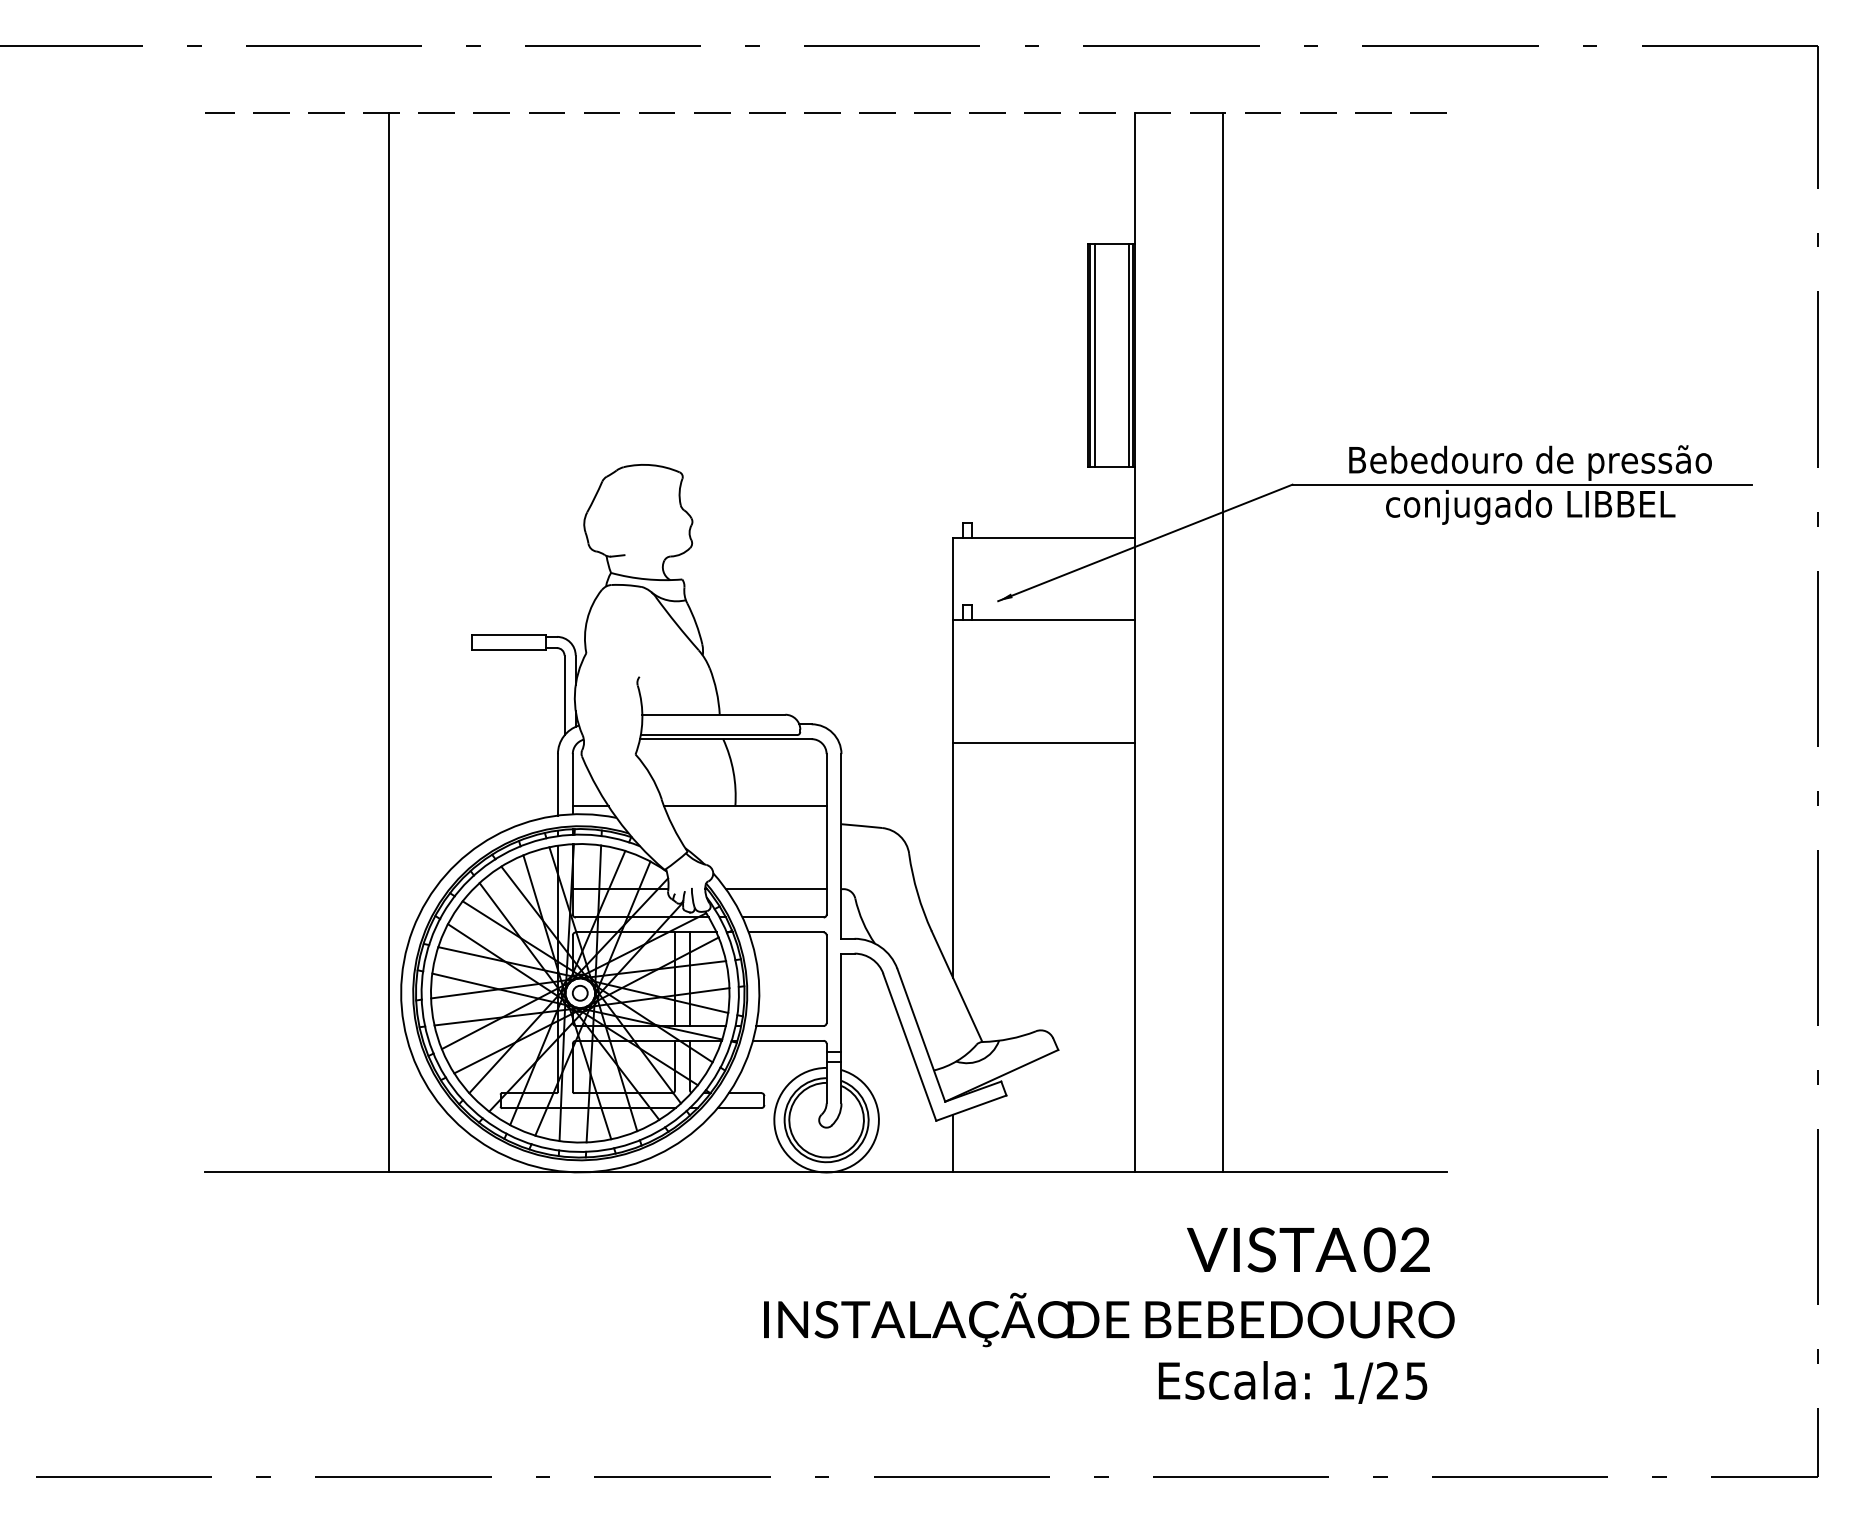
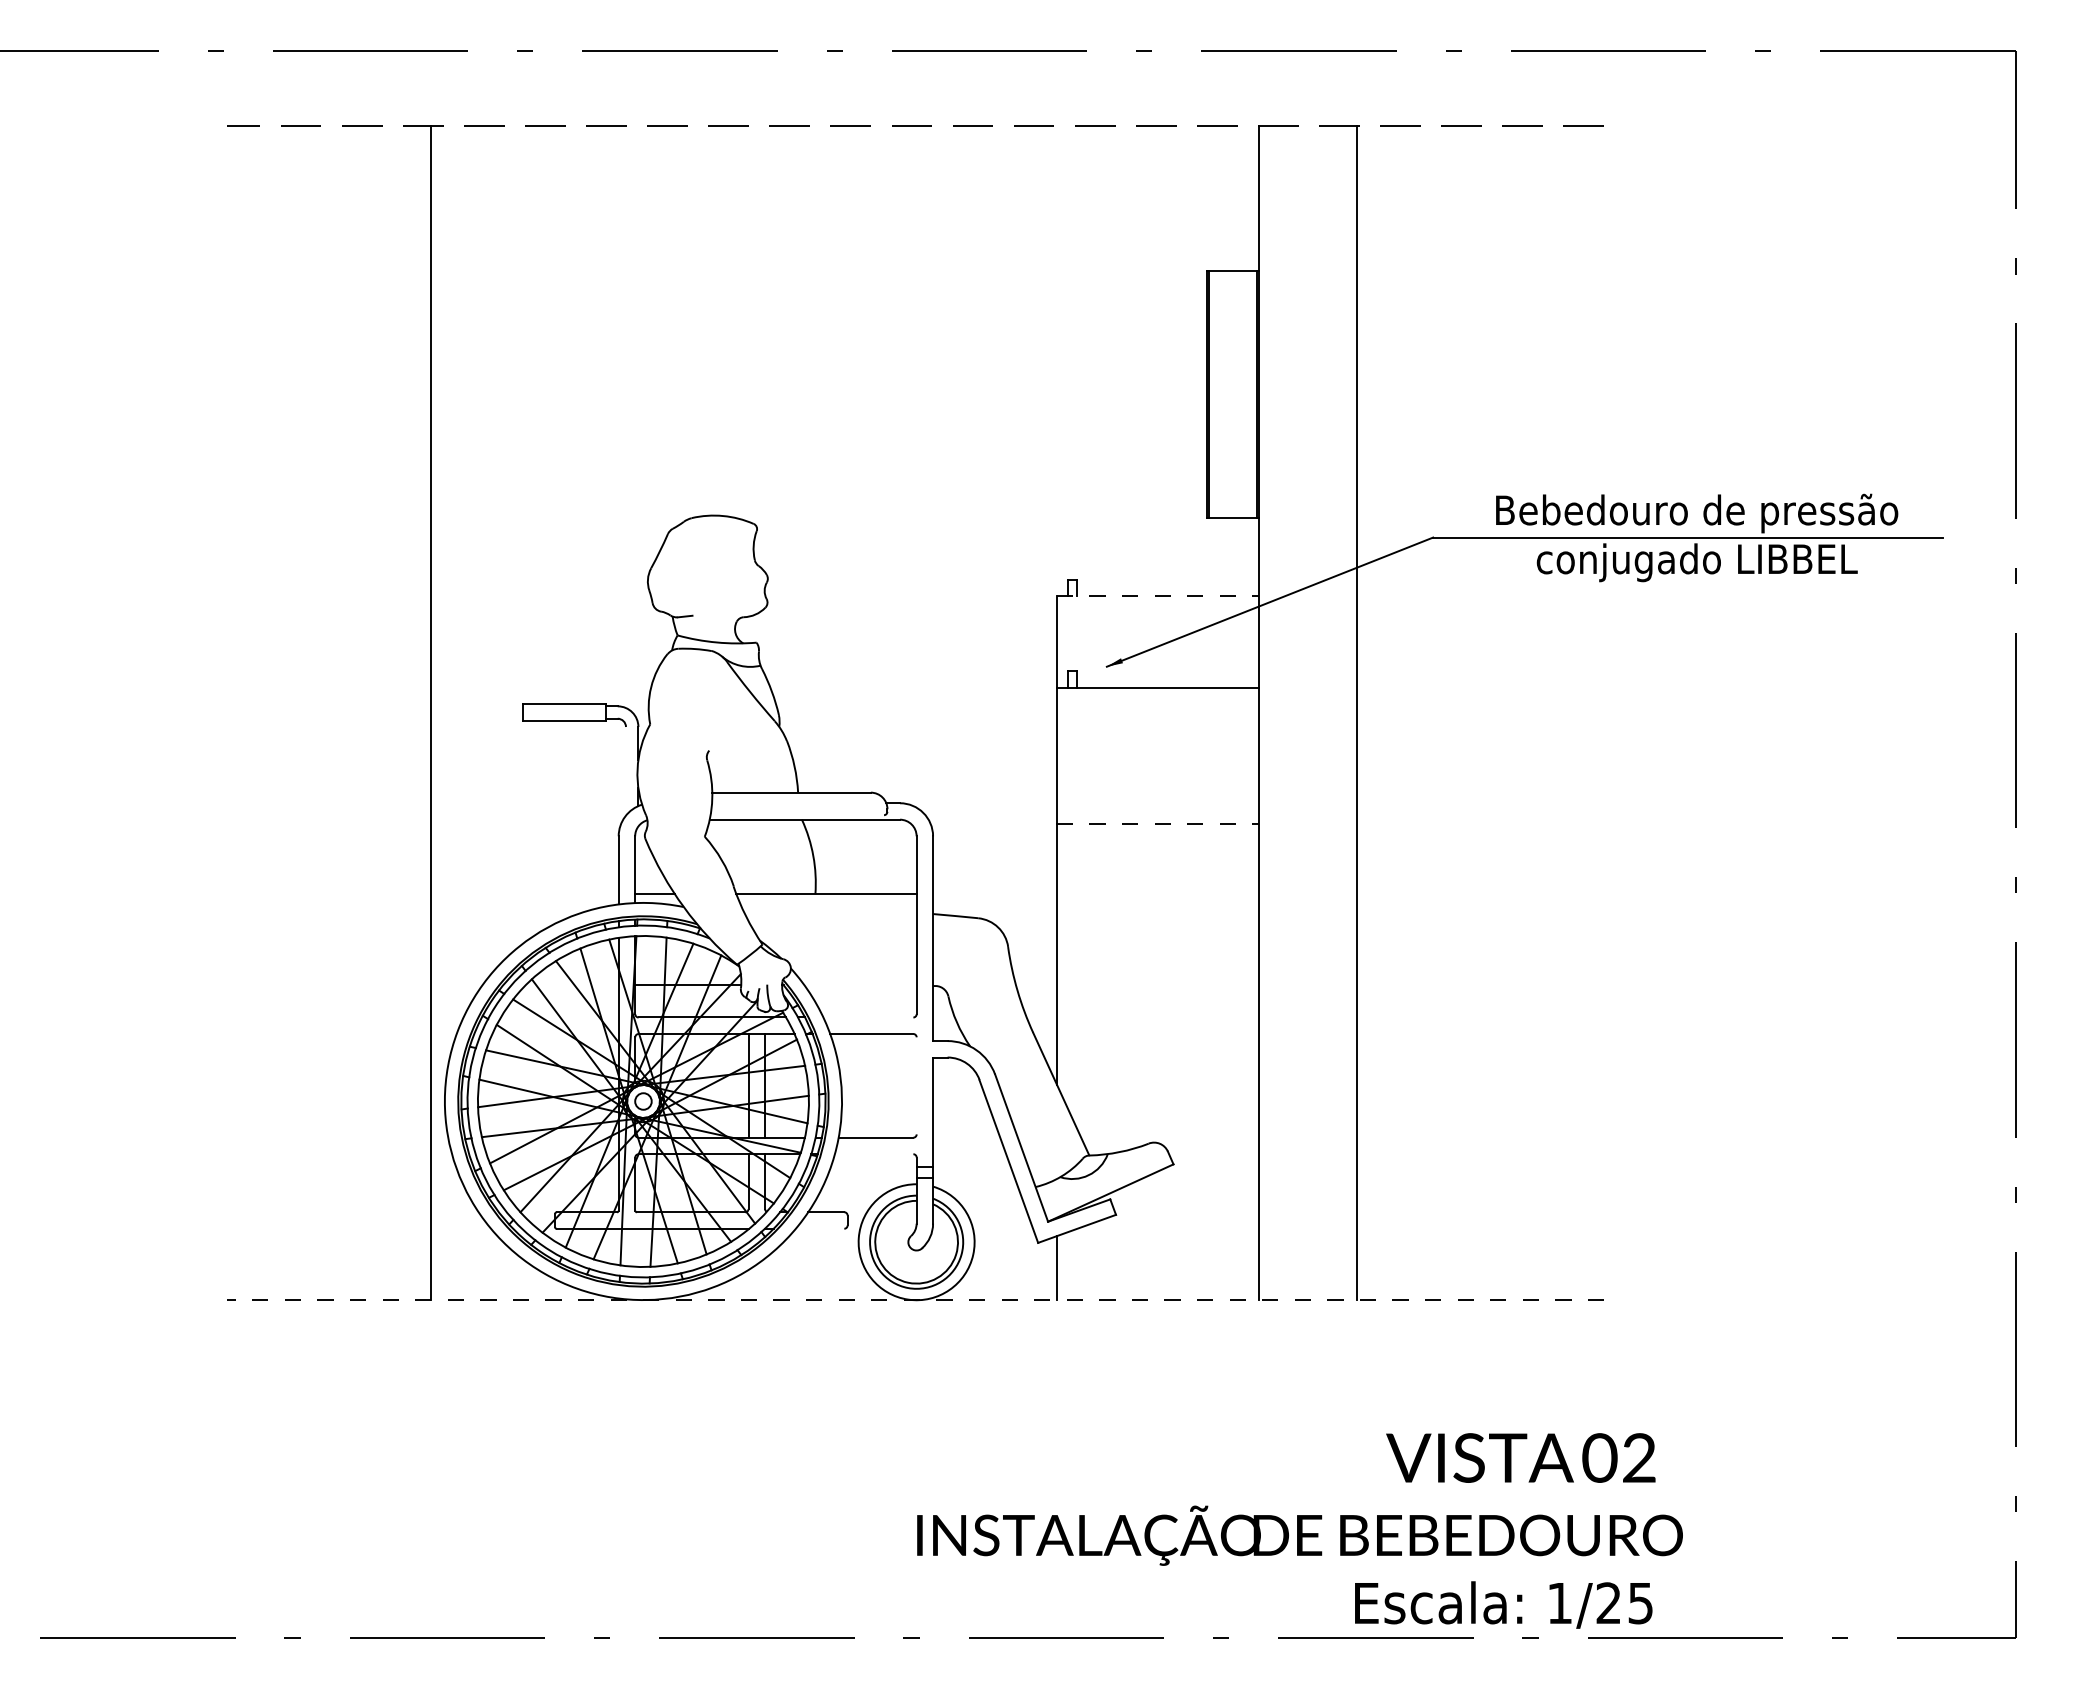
line: (1094, 355) -> (1213, 394), removed
line: (1128, 355) -> (1251, 394), removed
line: (1043, 537) -> (1157, 596), solid -> dashed
line: (564, 695) -> (626, 771), removed
line: (719, 735) -> (797, 815), removed
line: (1043, 743) -> (1157, 824), solid -> dashed
line: (776, 888) -> (860, 985), removed
line: (783, 917) -> (868, 1017), removed
line: (826, 978) -> (916, 1085), removed
line: (788, 1041) -> (874, 1154), removed
line: (739, 1107) -> (819, 1228), removed
line: (825, 1172) -> (915, 1300), solid -> dashed
text: (1108, 1315) -> (1299, 1530), moved

